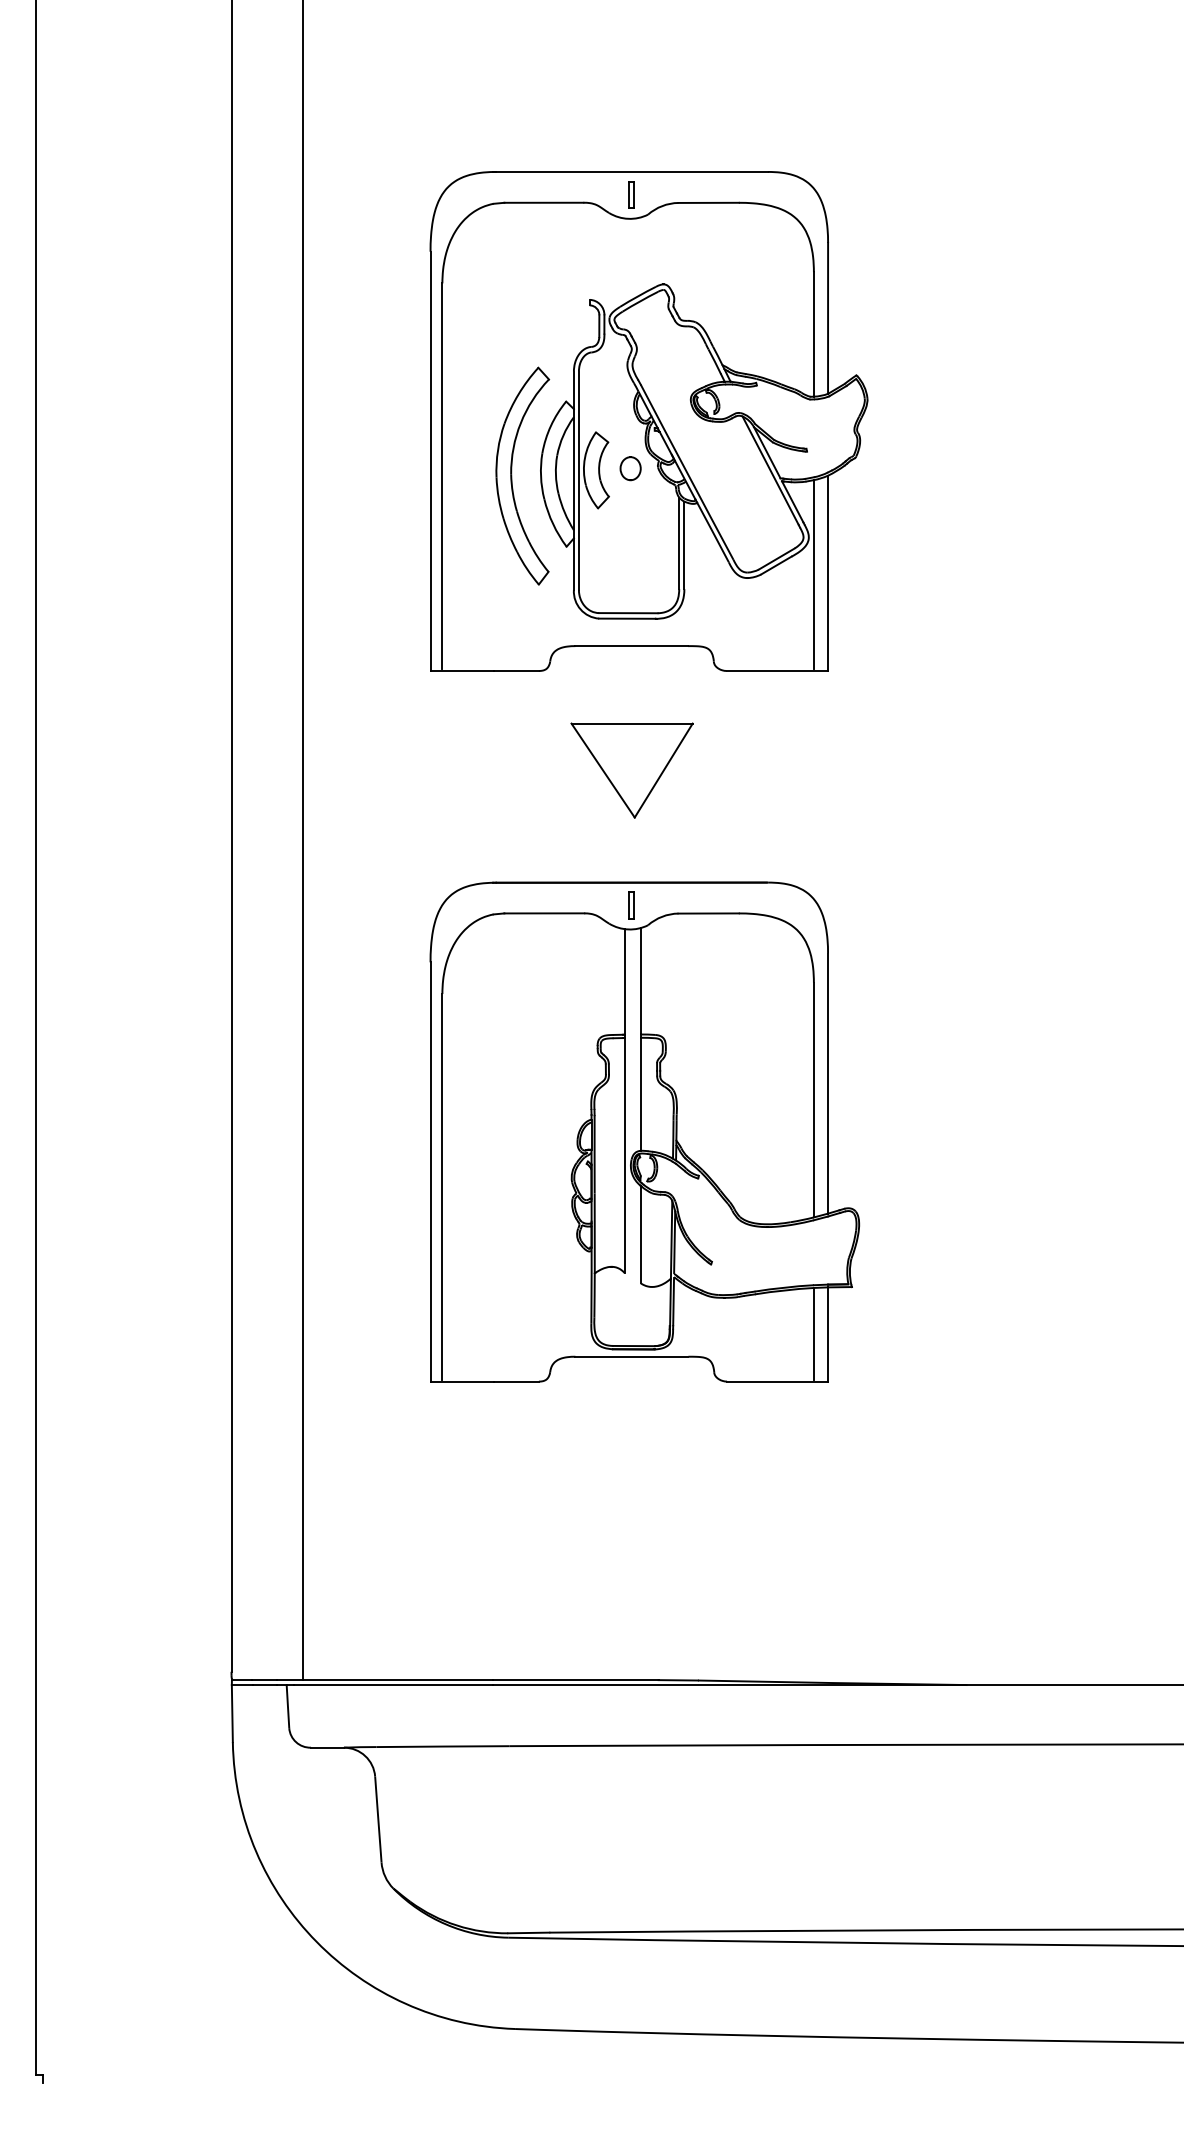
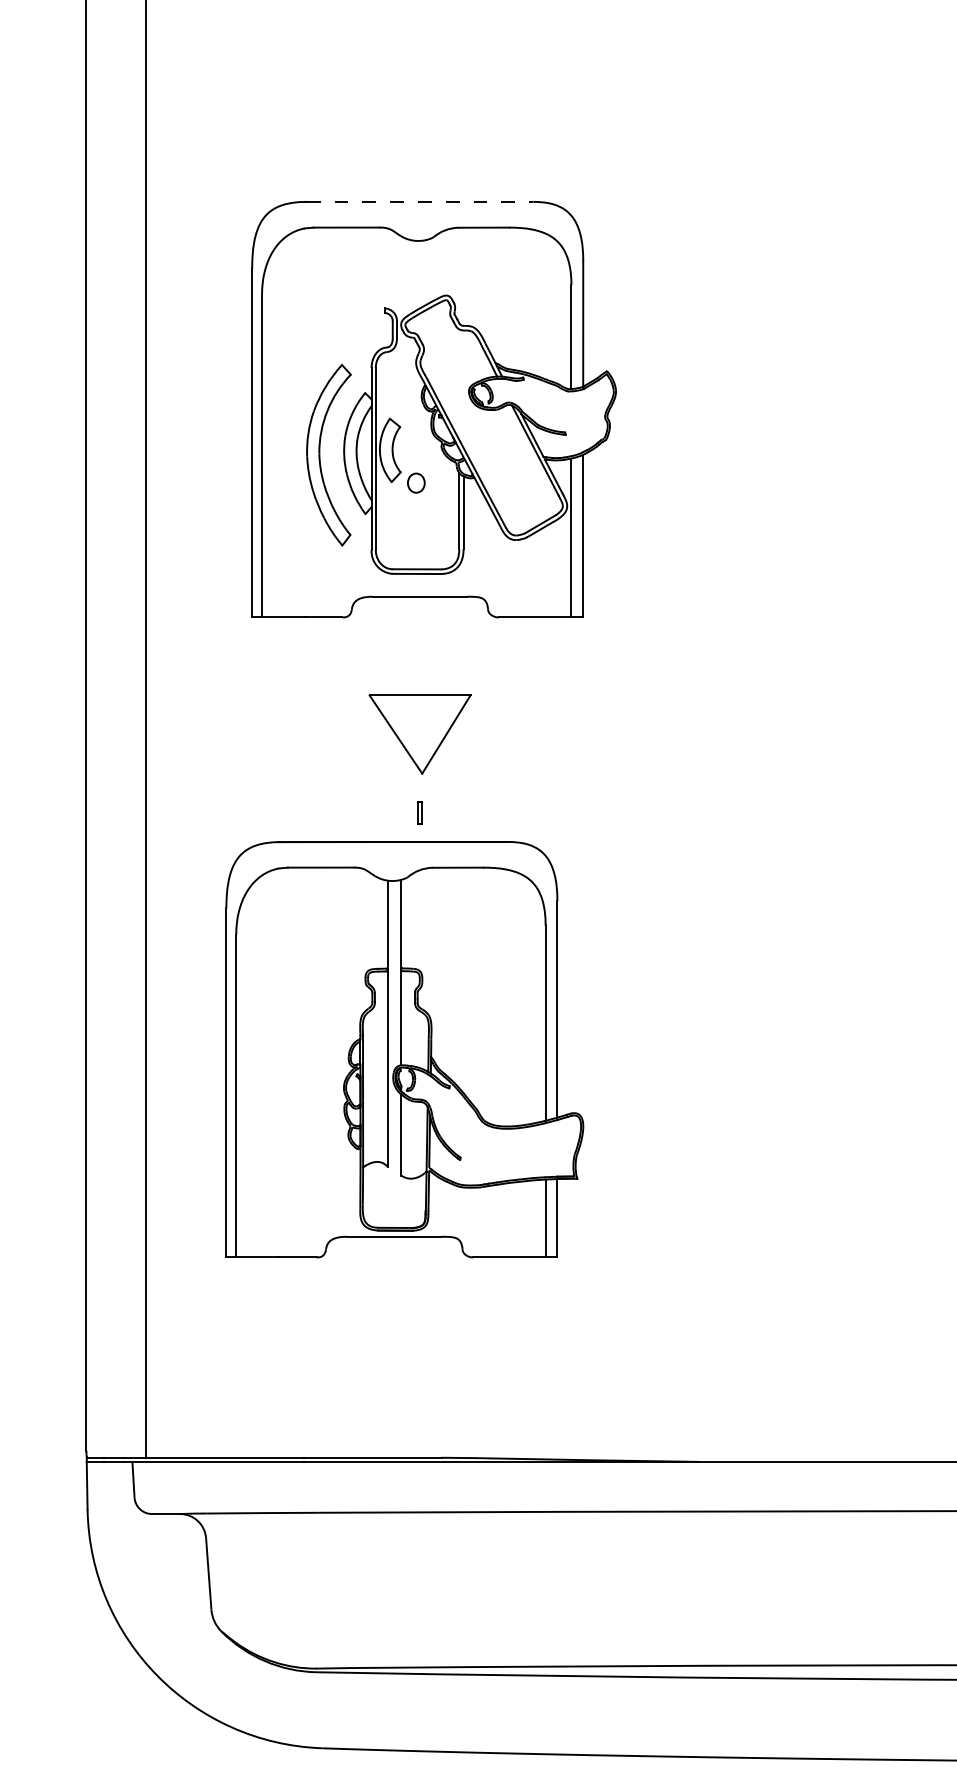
line: (632, 171) -> (420, 201), solid -> dashed
part: (631, 194) -> (419, 220), removed
part: (630, 468) -> (416, 483), moved
part: (631, 770) -> (419, 734), moved
part: (644, 1131) -> (404, 1049), moved

